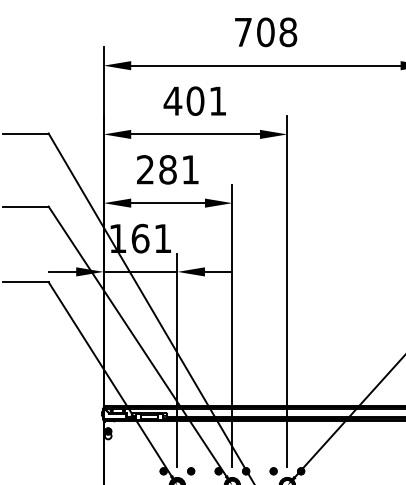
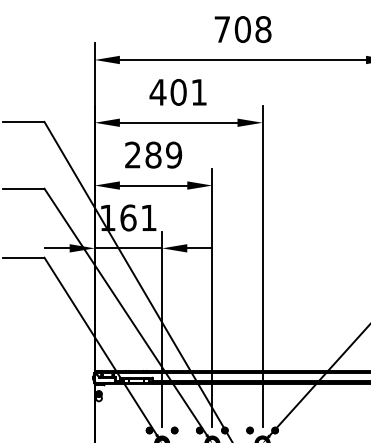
text: (190, 169) -> (174, 154), 281 -> 289

